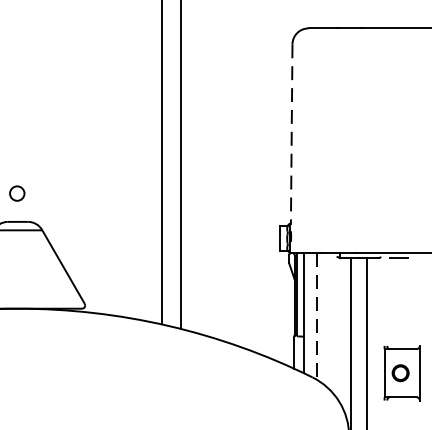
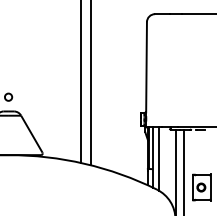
line: (291, 134) -> (146, 67), dashed -> solid
line: (317, 317) -> (159, 159), dashed -> solid

